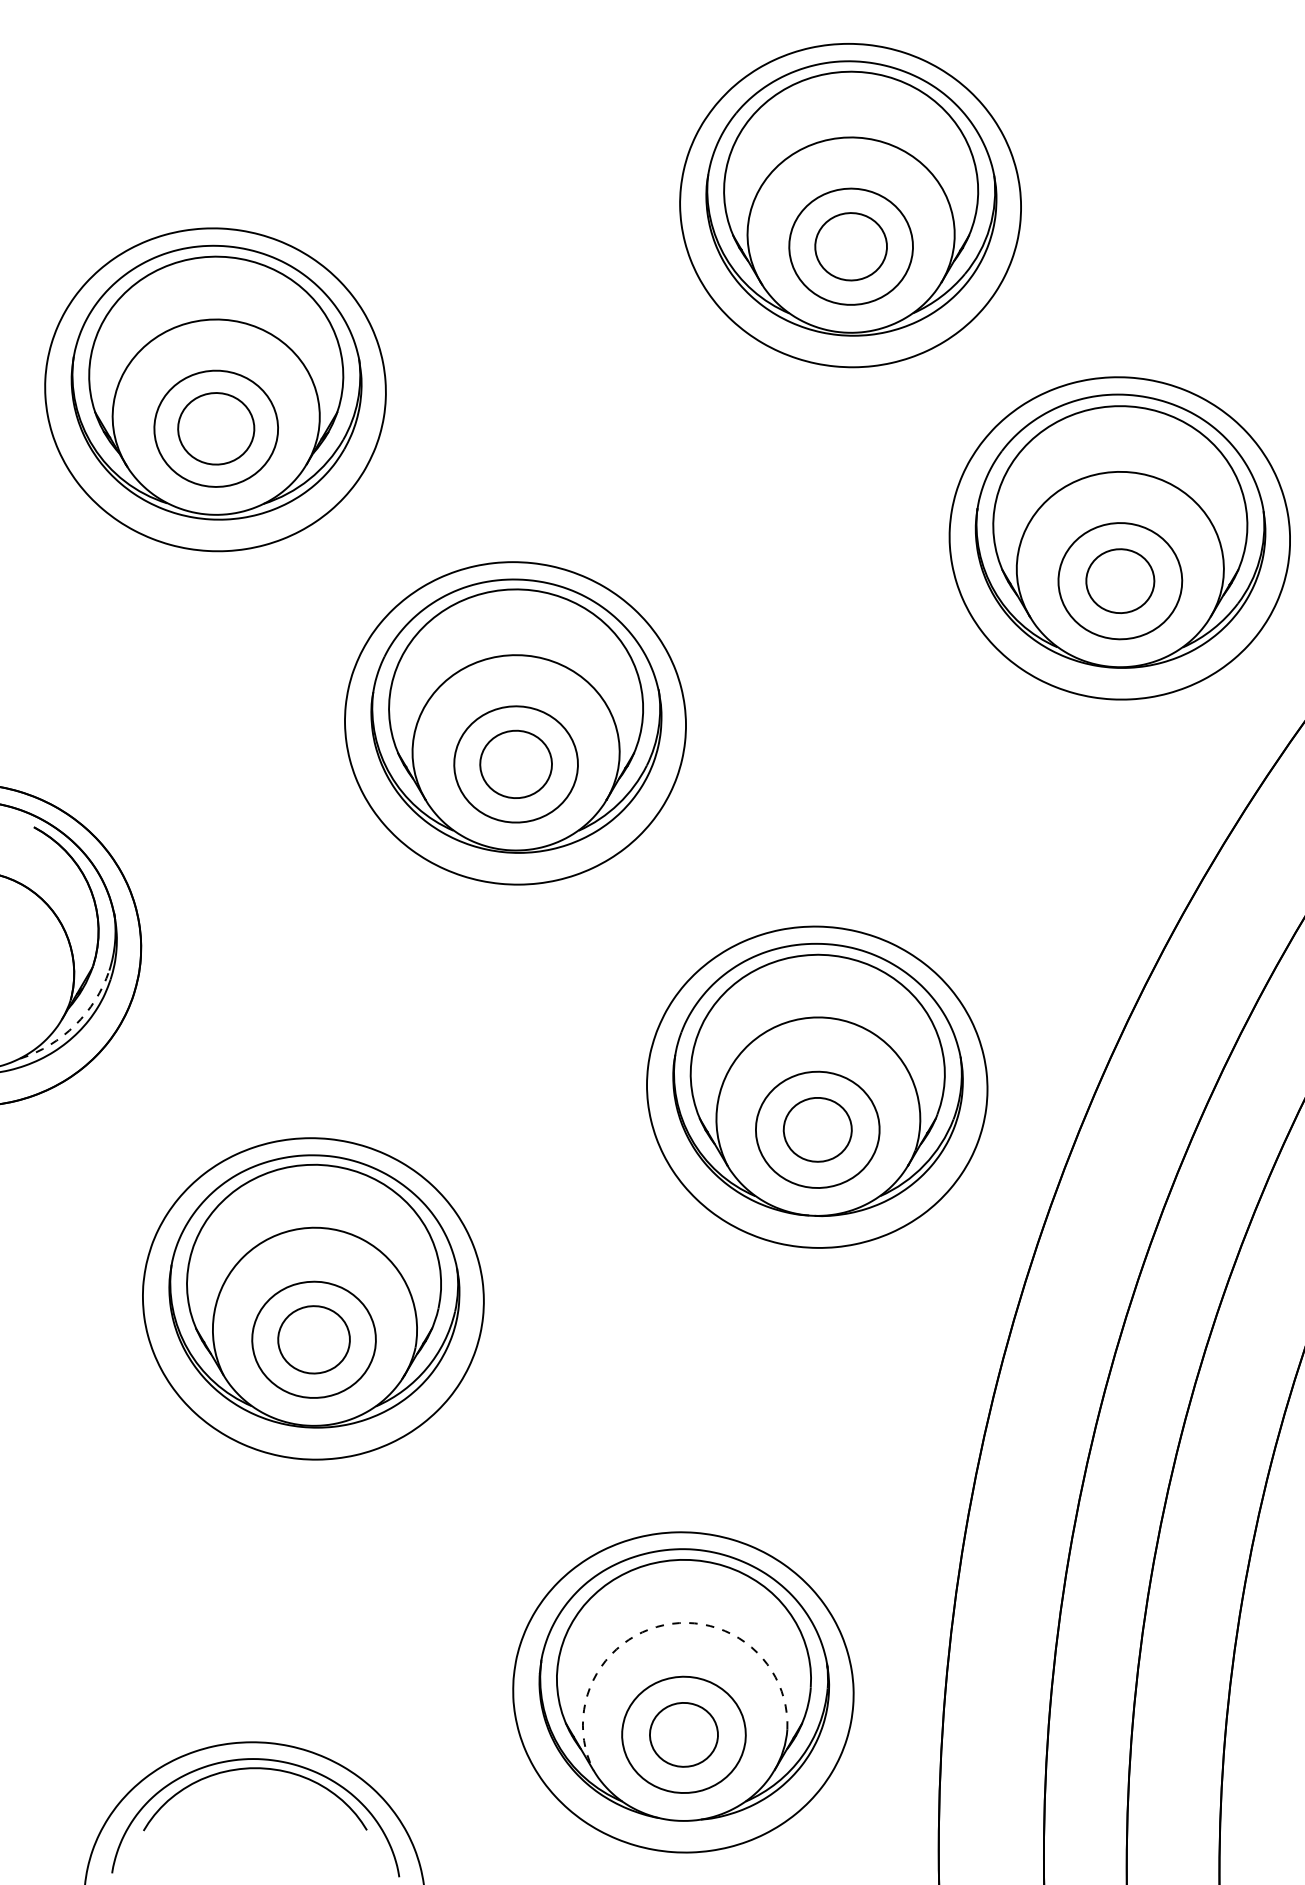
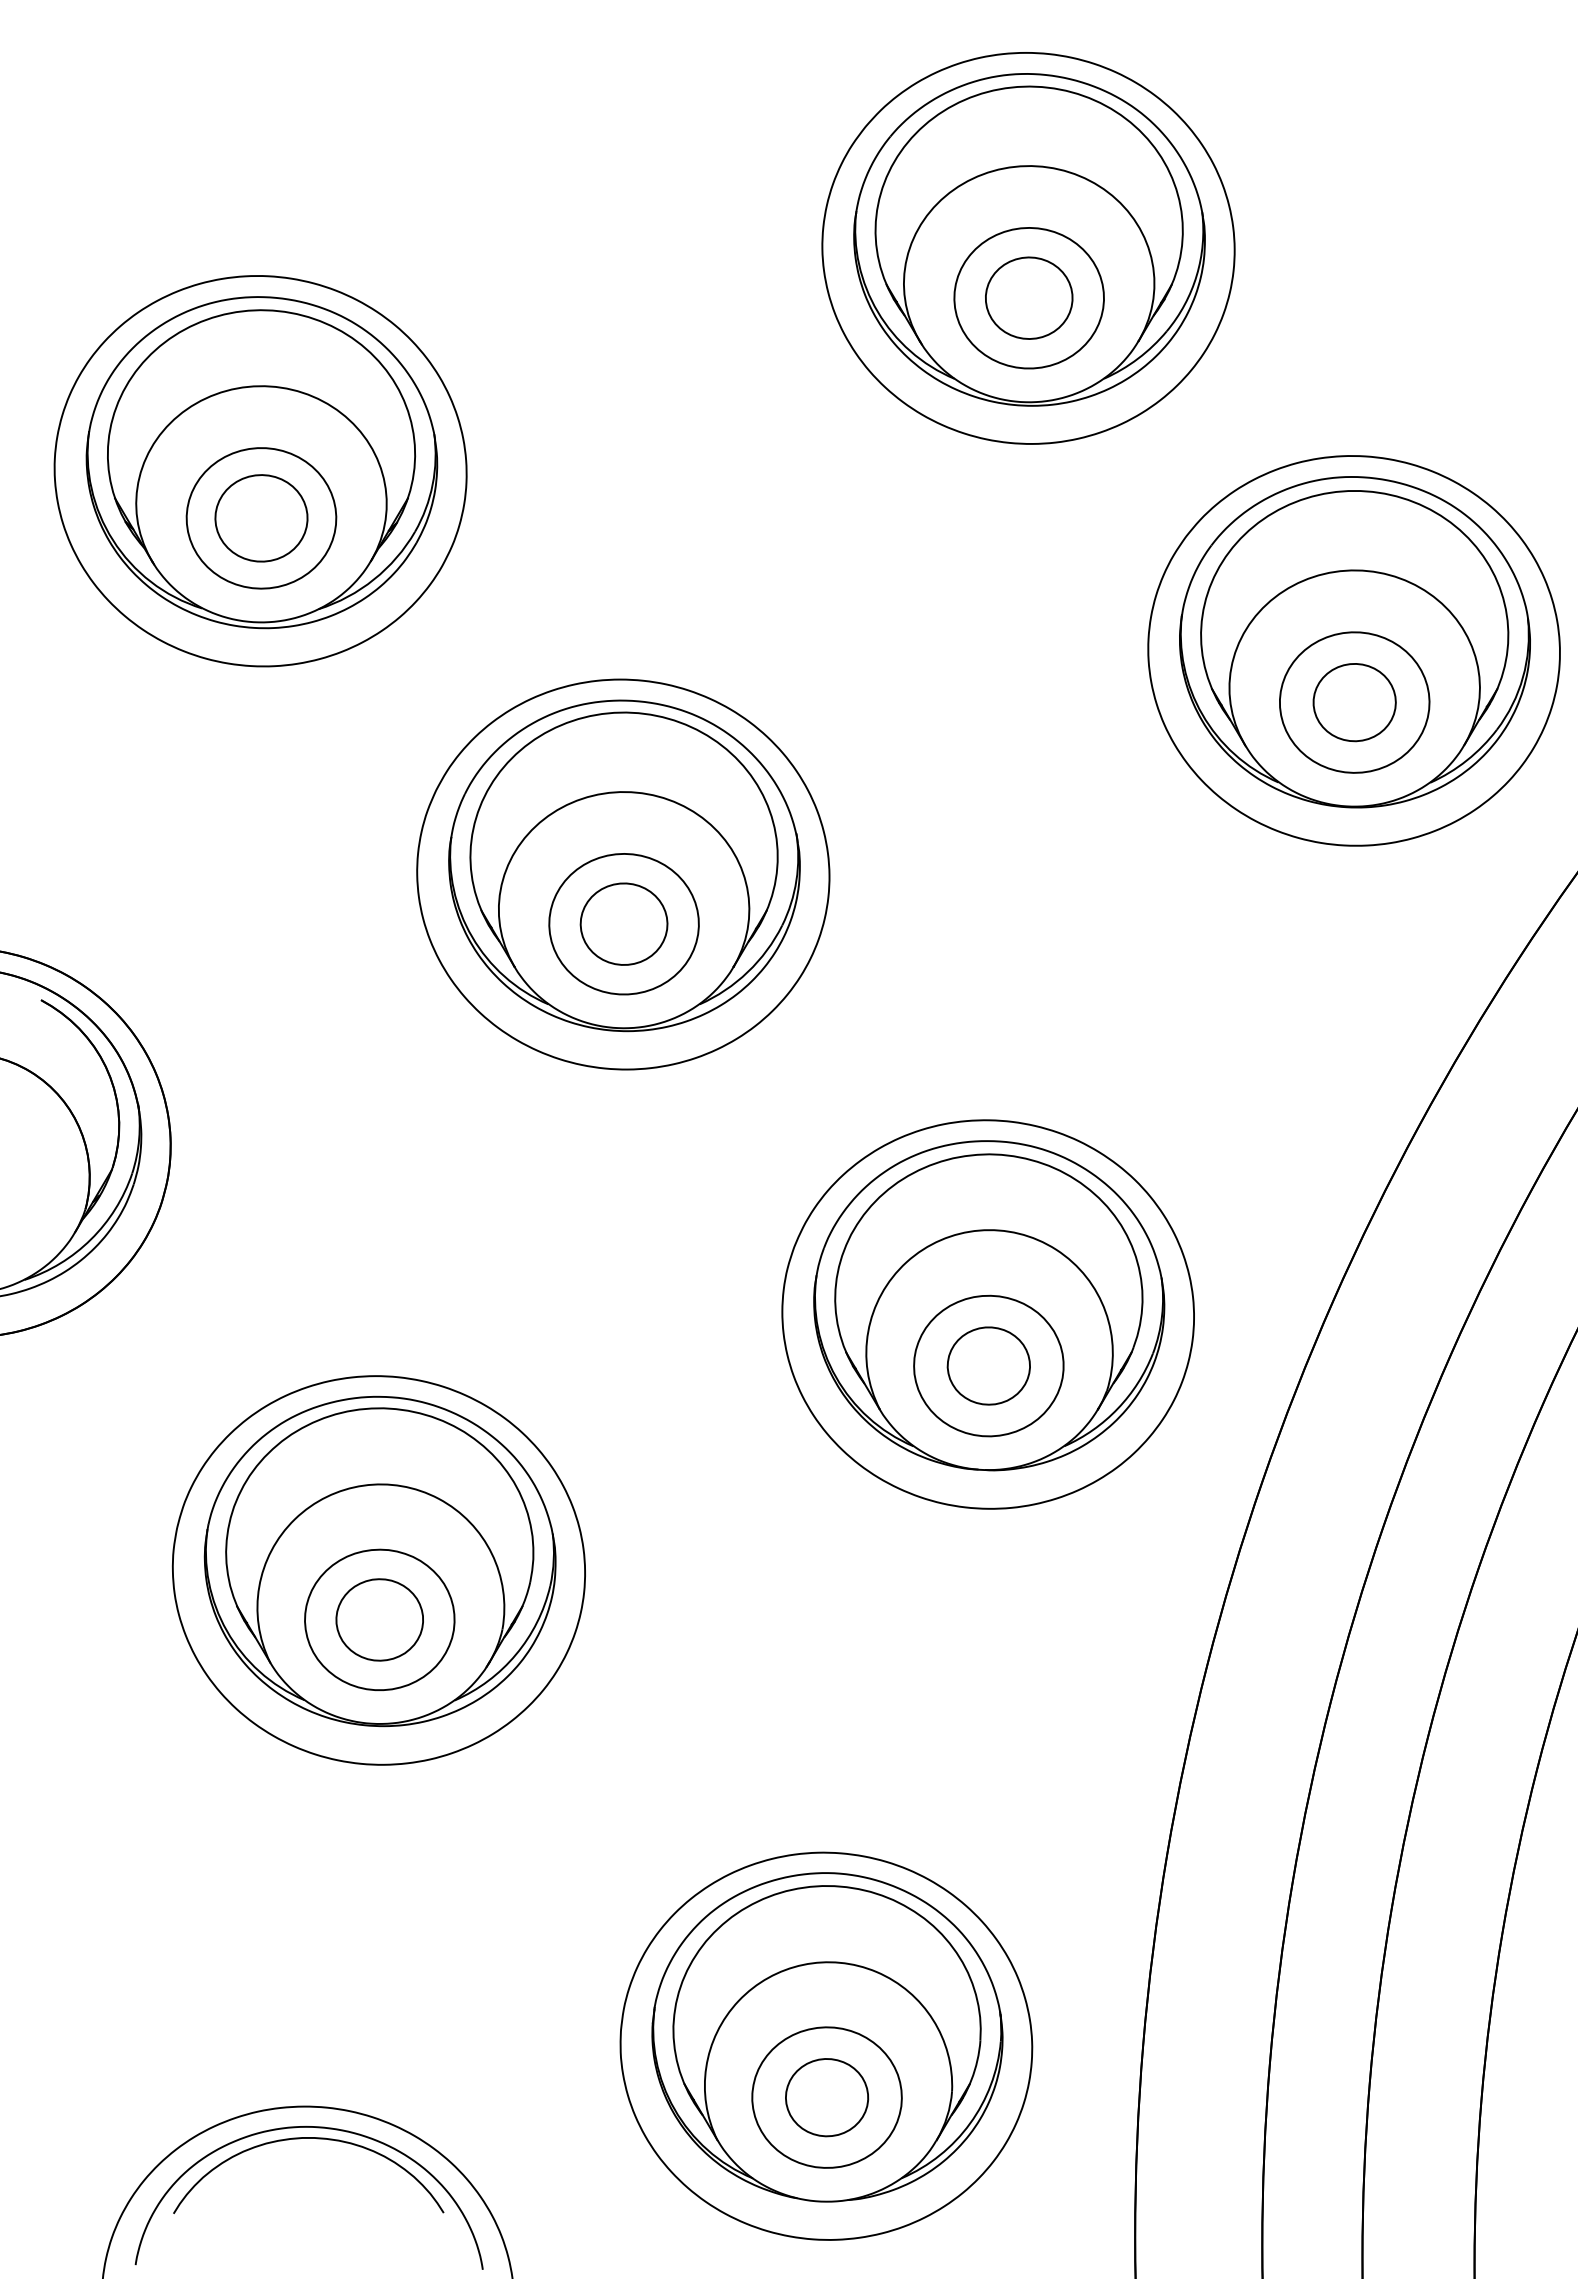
arc: (75, 1025) -> (91, 1239), dashed -> solid
arc: (664, 1624) -> (803, 1964), dashed -> solid

